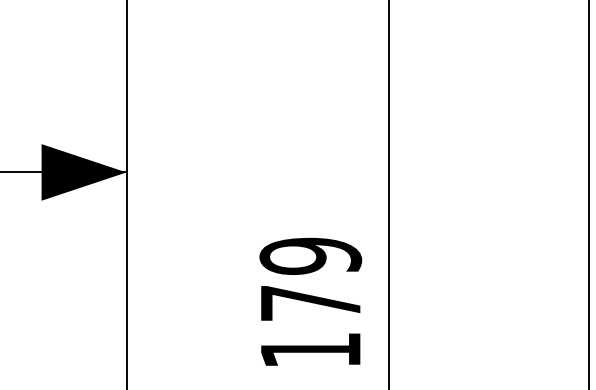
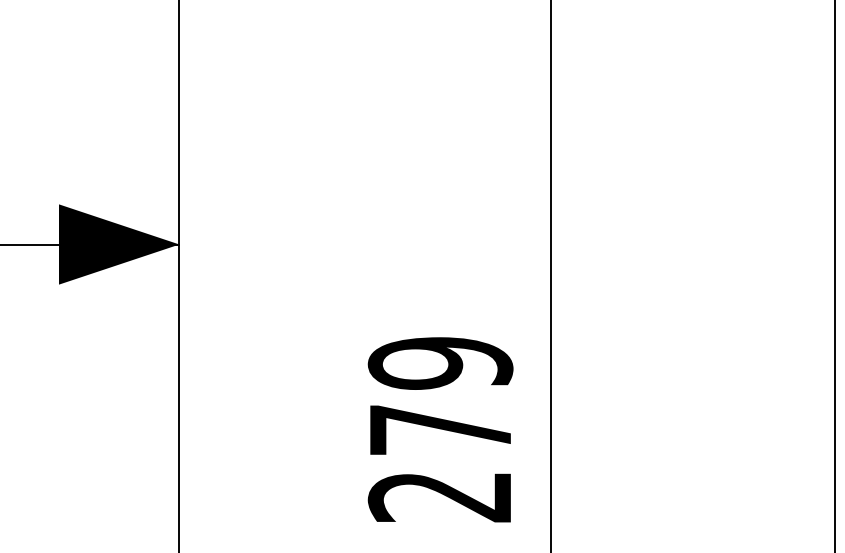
text: (309, 350) -> (438, 496), 179 -> 279

